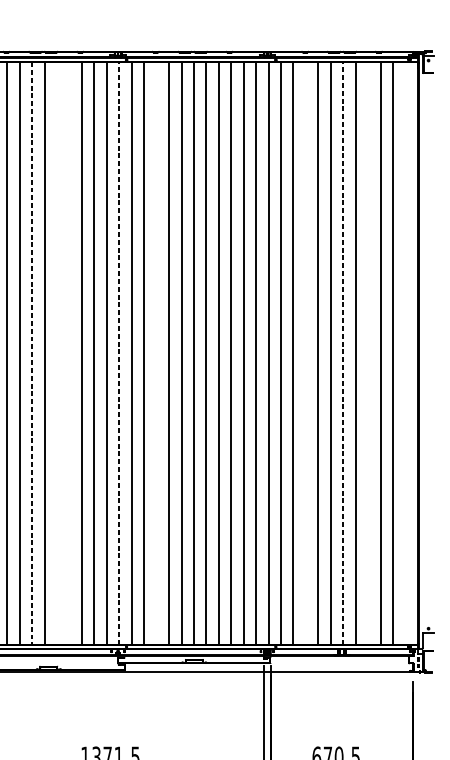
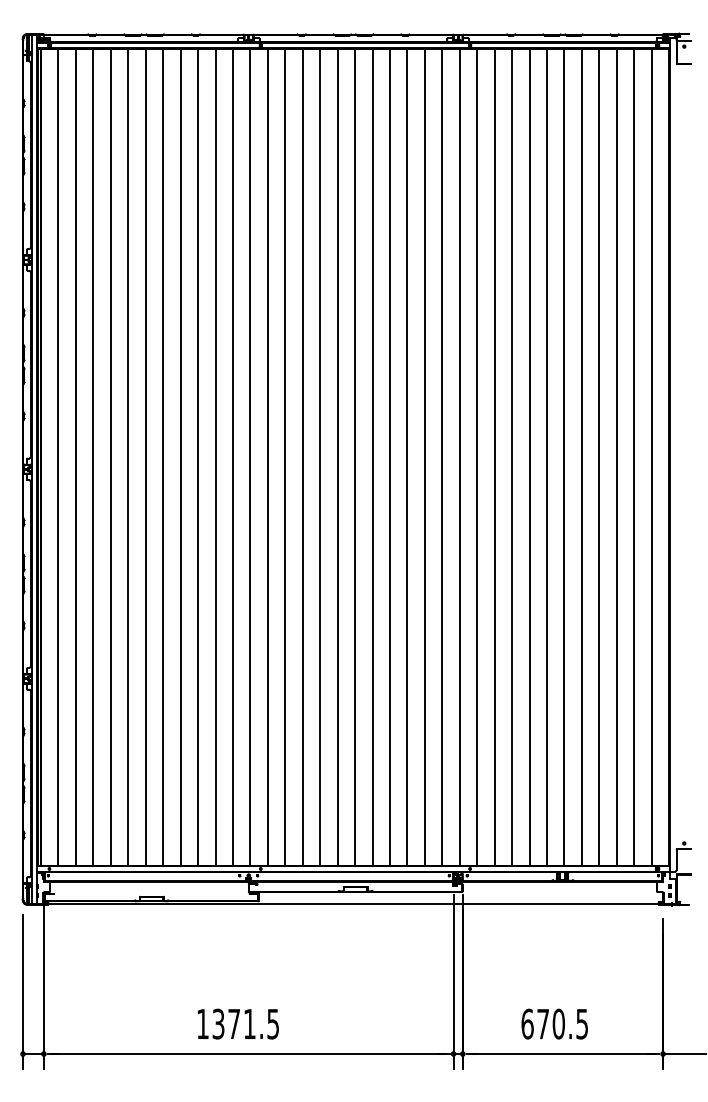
line: (57, 352) -> (163, 456), added
line: (69, 352) -> (180, 456), added
line: (156, 352) -> (302, 456), added
line: (306, 352) -> (512, 456), added
line: (368, 352) -> (599, 456), added
line: (405, 352) -> (651, 456), added
line: (32, 353) -> (128, 457), dashed -> solid
line: (119, 353) -> (250, 457), dashed -> solid
line: (343, 353) -> (564, 457), dashed -> solid

